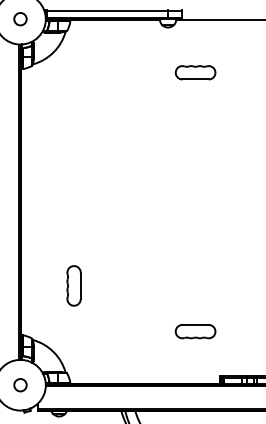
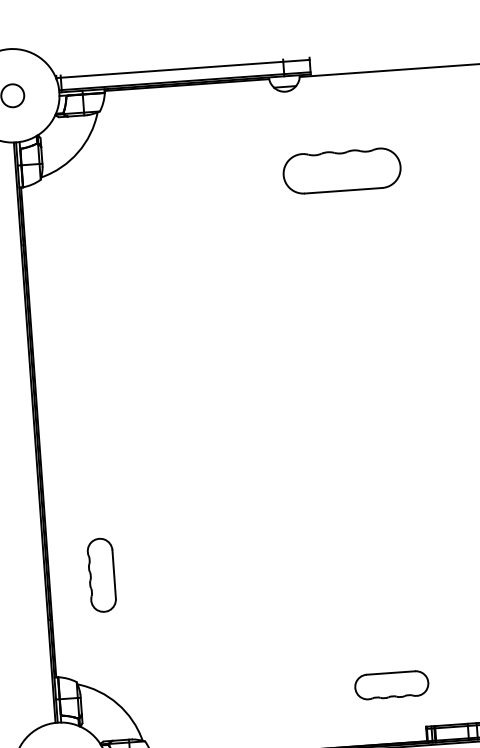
part: (195, 72) -> (341, 170), size x1.6
part: (73, 285) -> (100, 574), moved
part: (195, 331) -> (391, 685), moved

